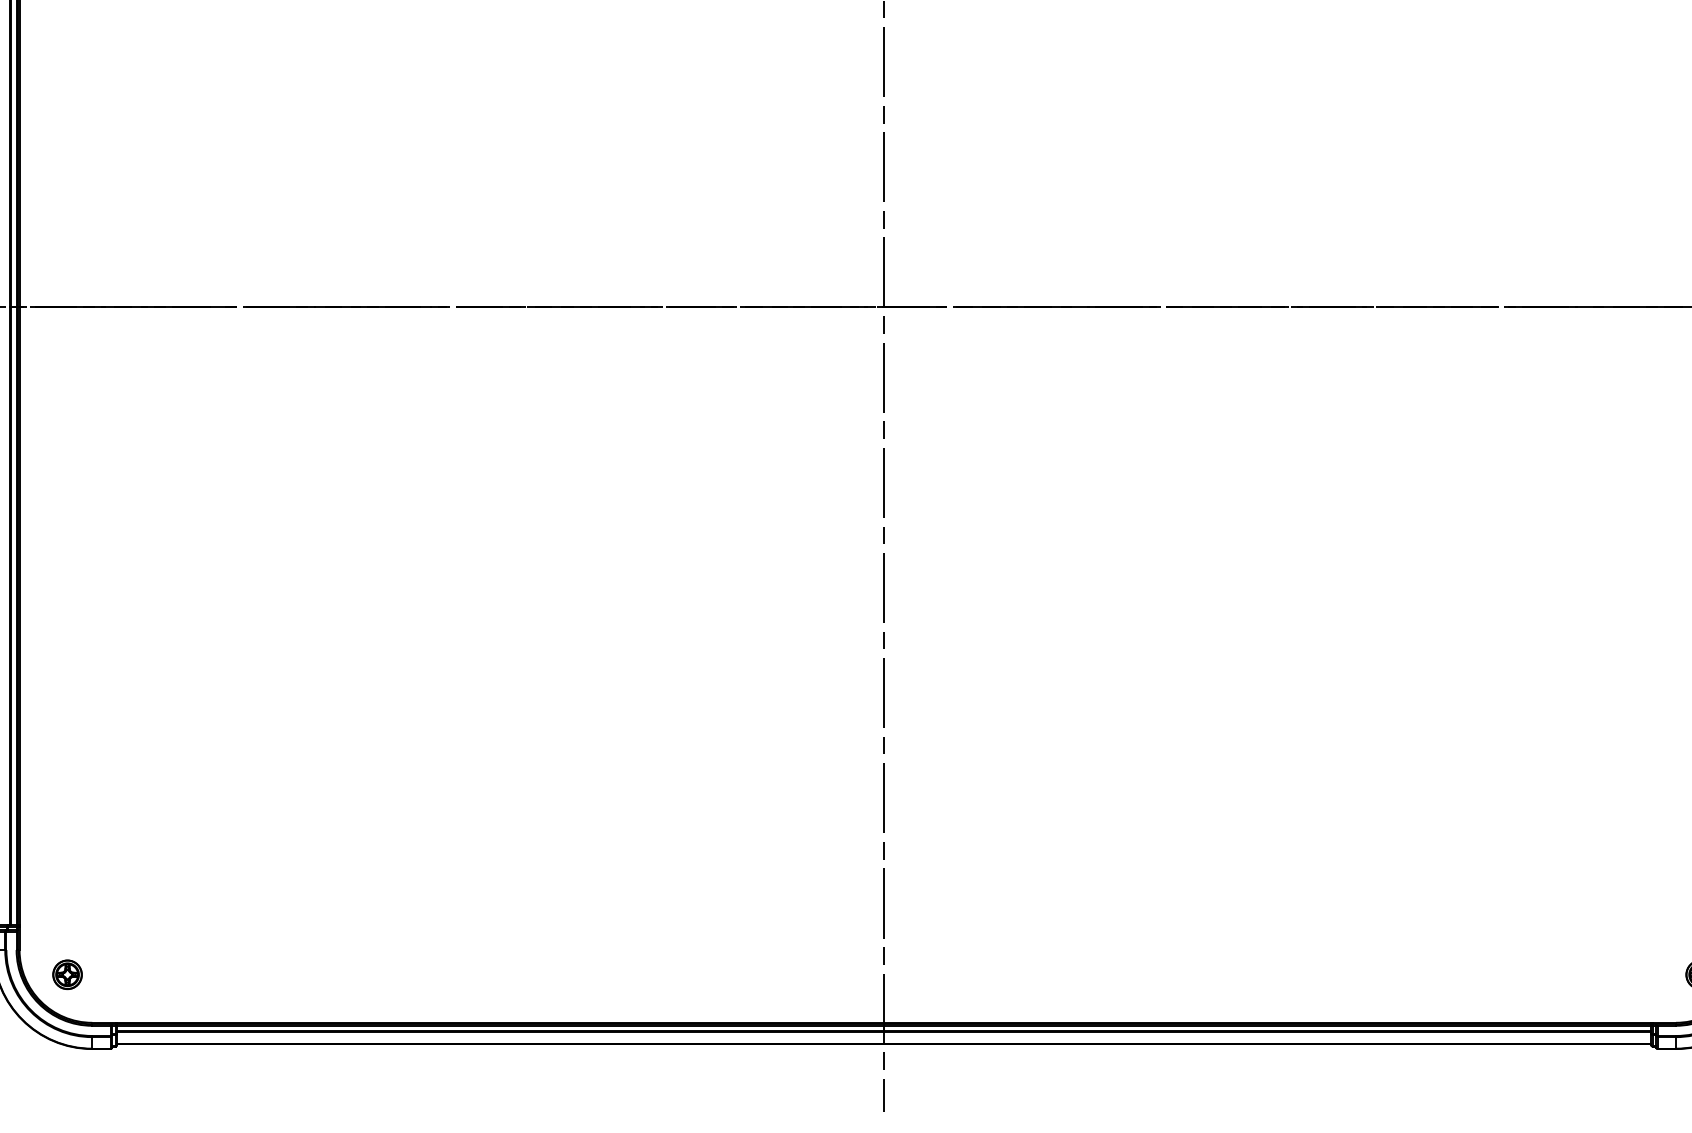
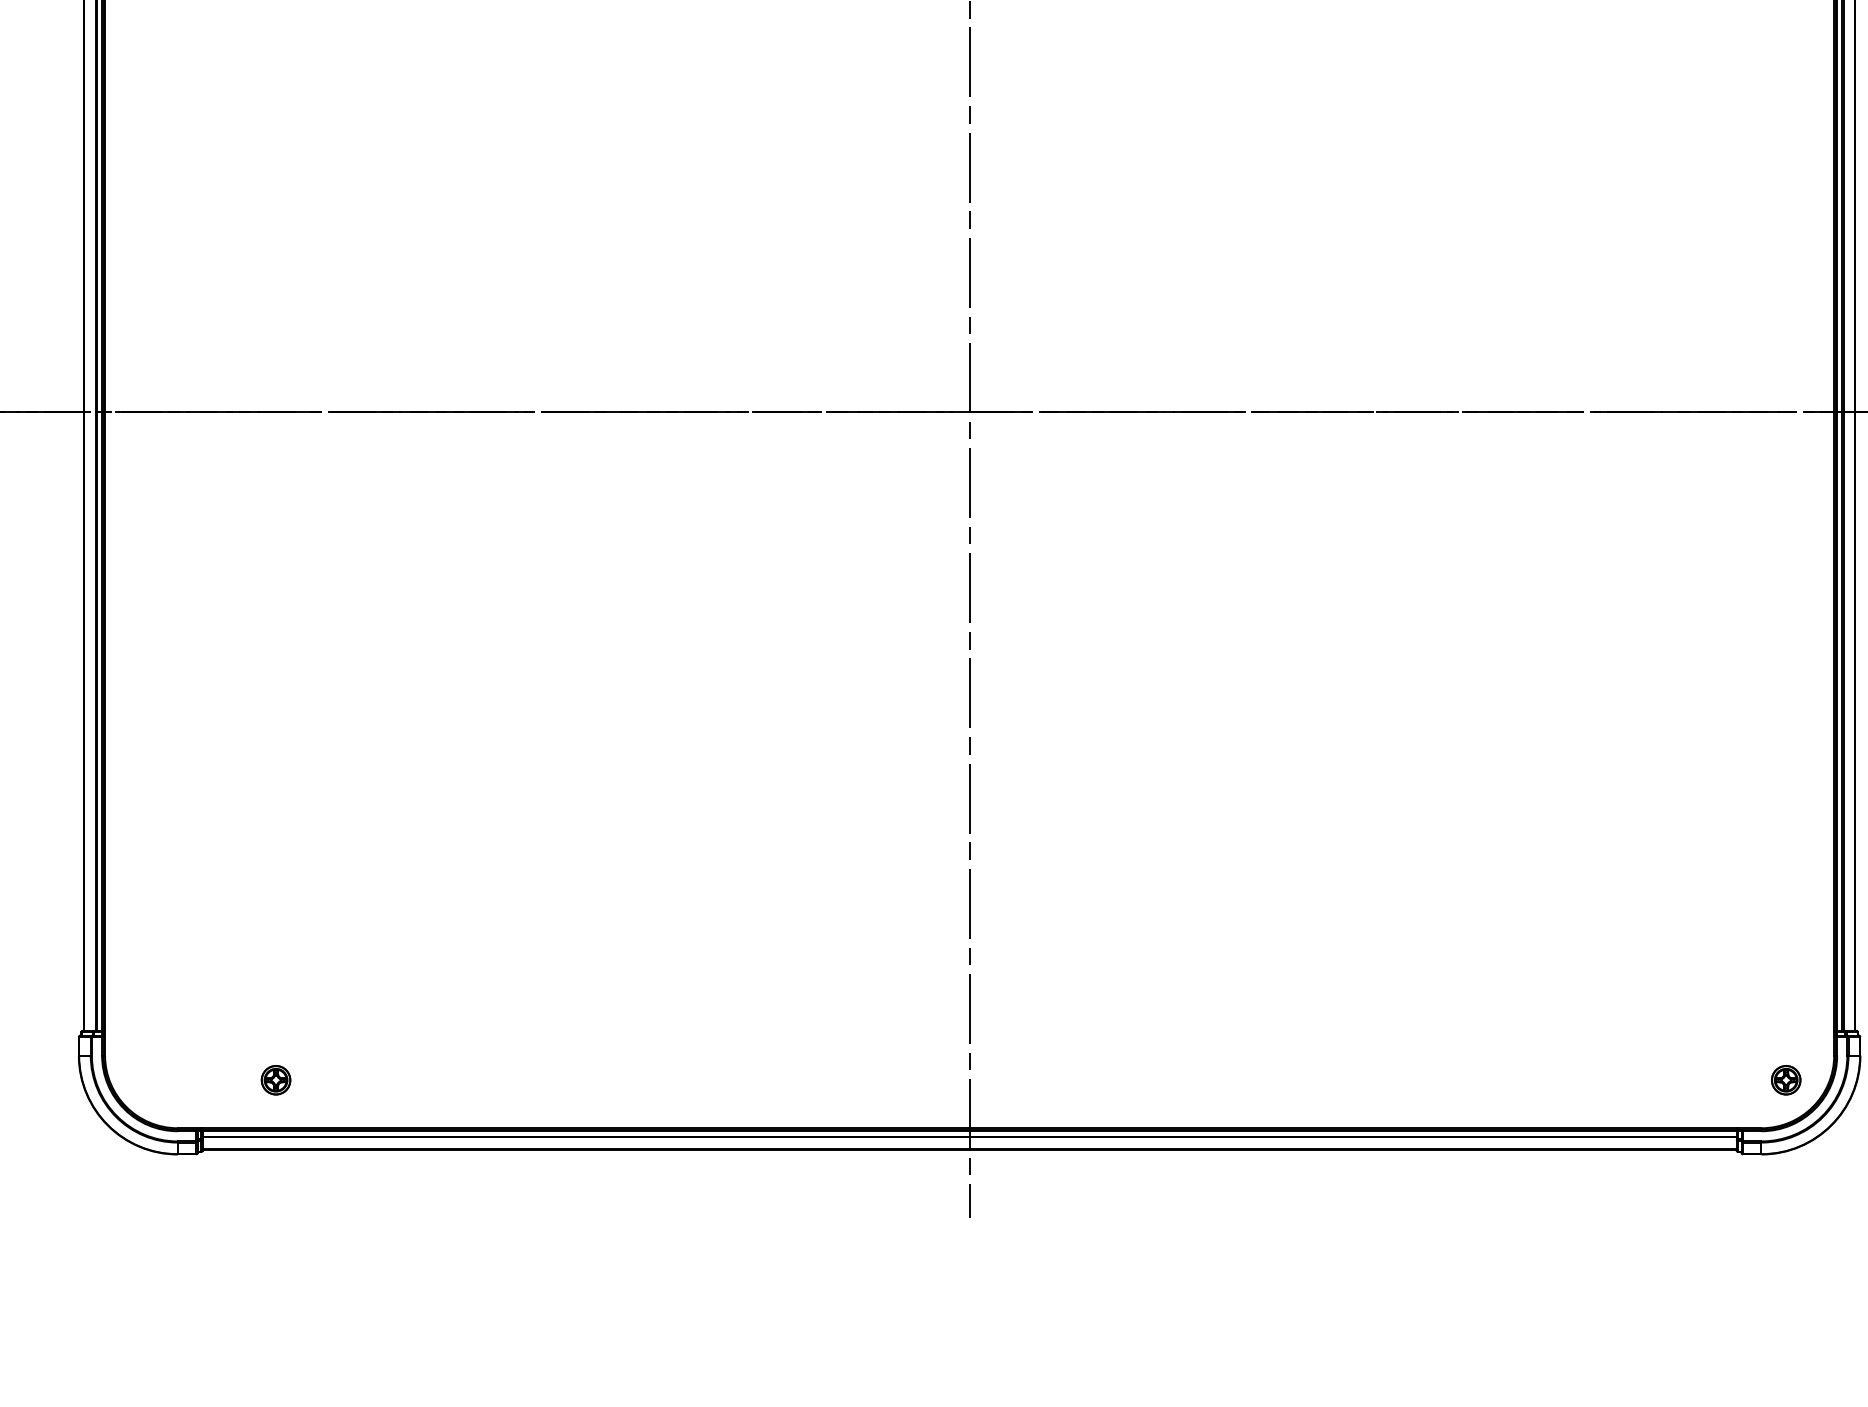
part: (67, 975) -> (275, 1080), moved

